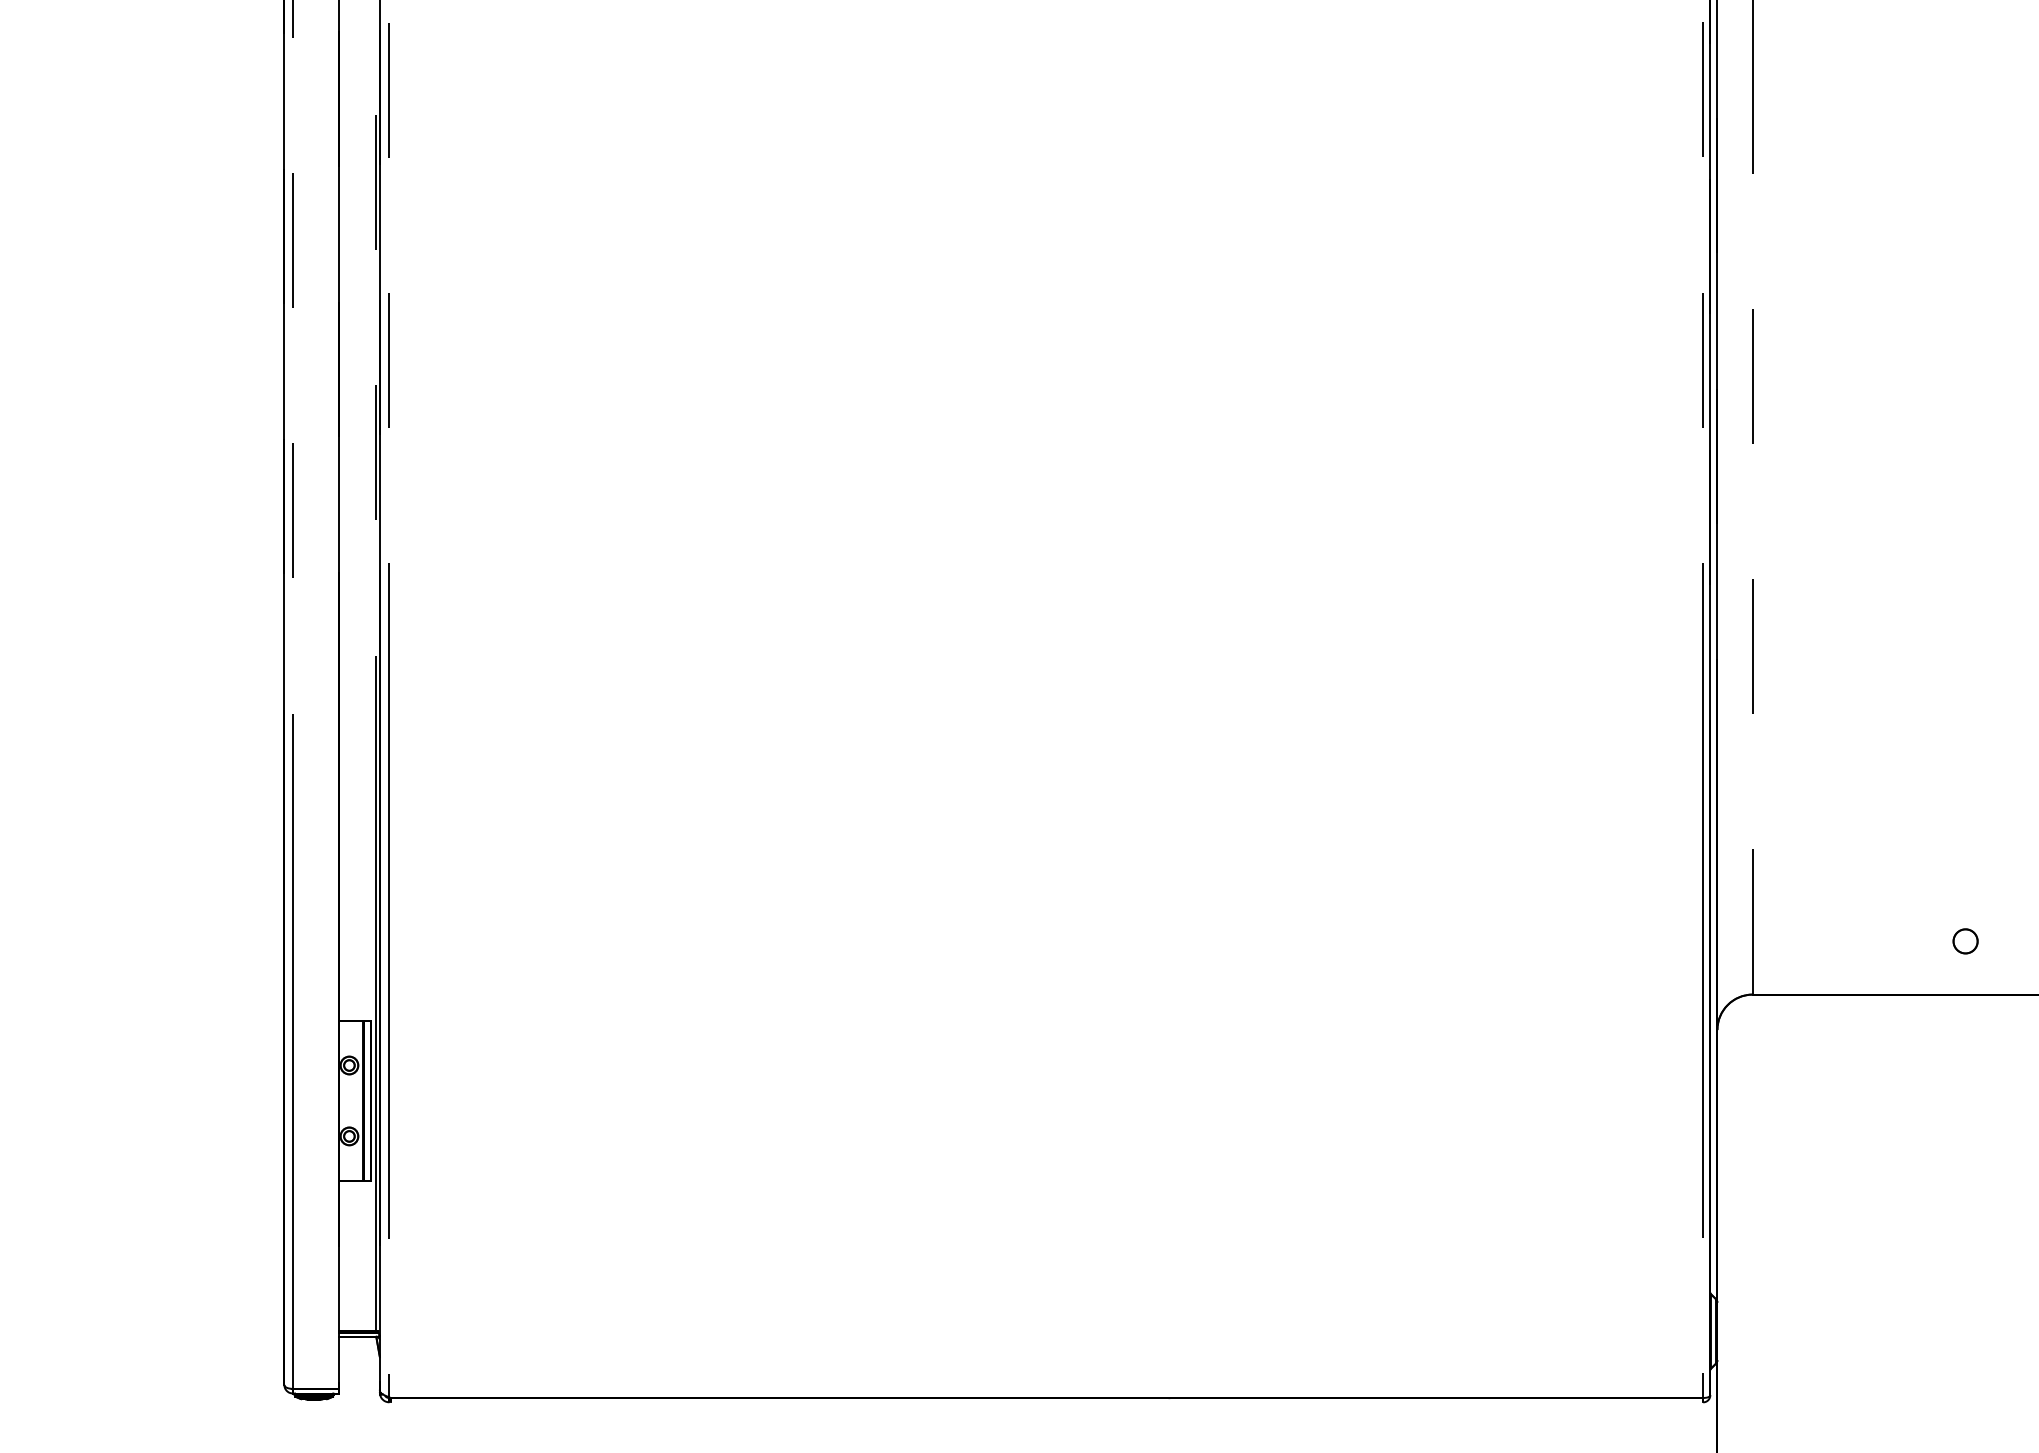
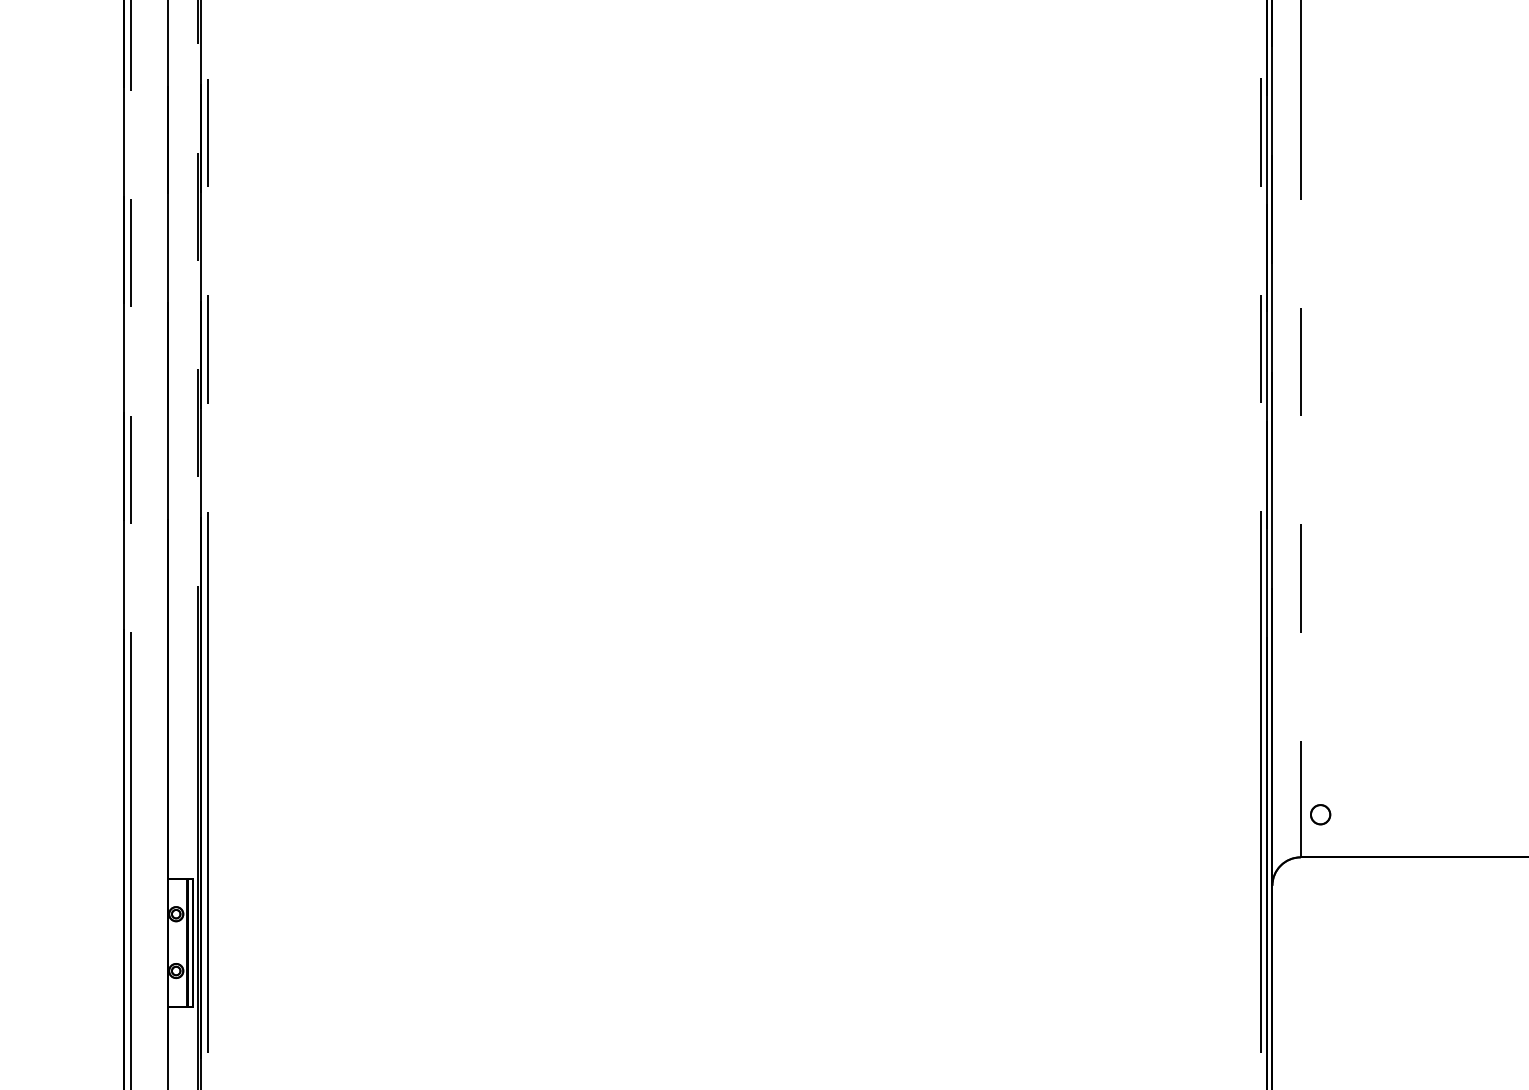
circle: (1965, 941) -> (1320, 814), moved

